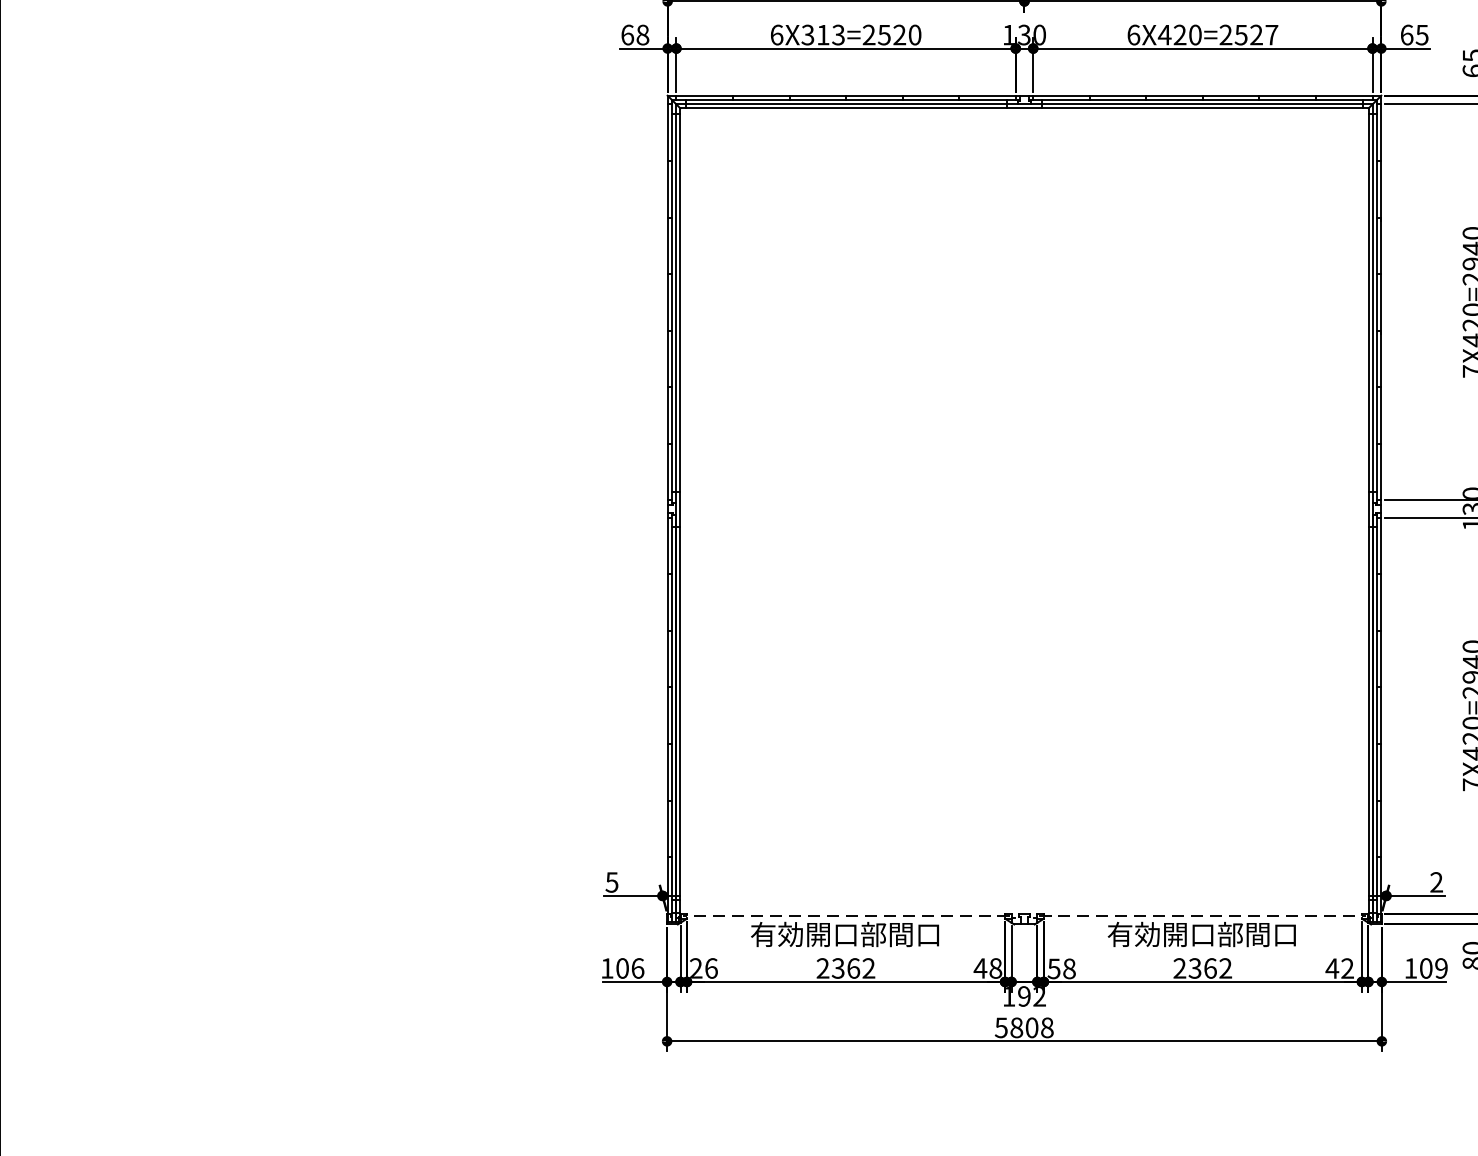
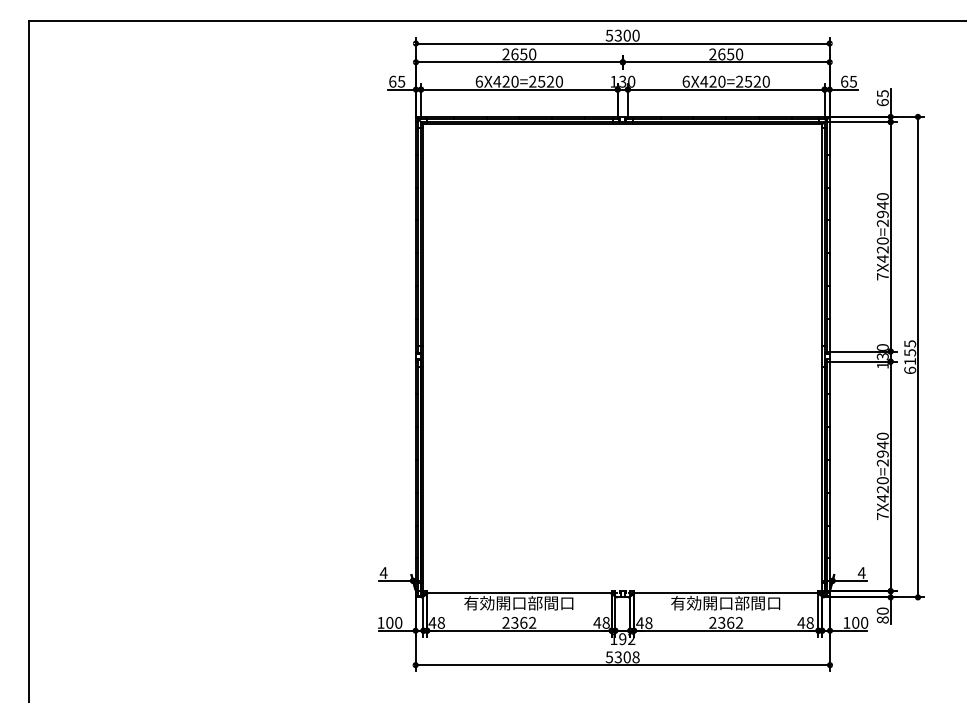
text: (642, 34) -> (401, 81), 68 -> 65
text: (822, 34) -> (505, 81), 6X313=2520 -> 6X420=2520
text: (1270, 34) -> (765, 81), 6X420=2527 -> 6X420=2520
text: (611, 881) -> (383, 572), 5 -> 4
text: (1436, 881) -> (861, 572), 2 -> 4
line: (846, 916) -> (519, 592), dashed -> solid
line: (1203, 916) -> (726, 592), dashed -> solid
text: (637, 967) -> (398, 622), 106 -> 100
text: (703, 967) -> (436, 622), 26 -> 48
text: (1346, 967) -> (809, 622), 42 -> 48
text: (1441, 967) -> (864, 622), 109 -> 100
text: (1053, 969) -> (639, 623), 58 -> 48
text: (1015, 1028) -> (617, 657), 5808 -> 5308

